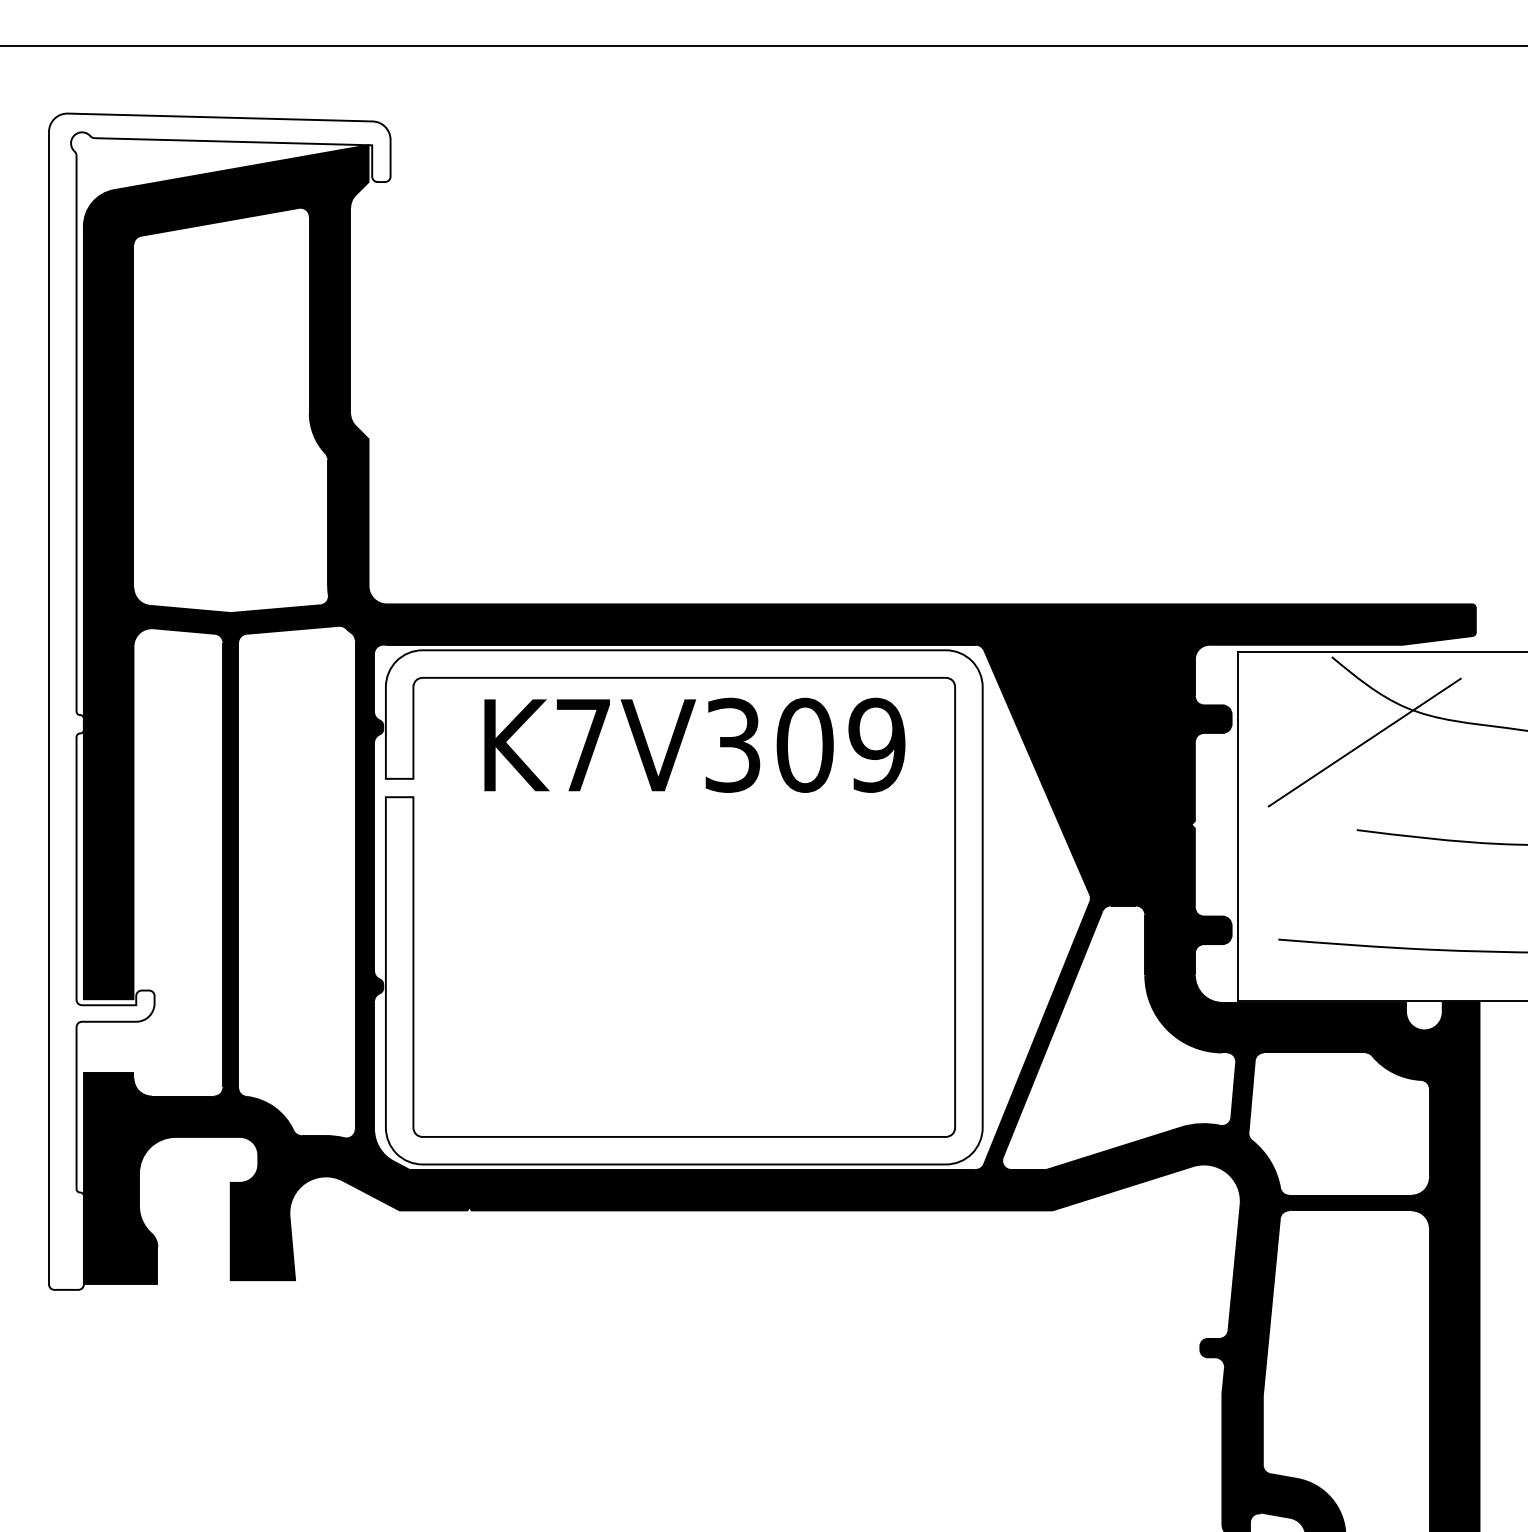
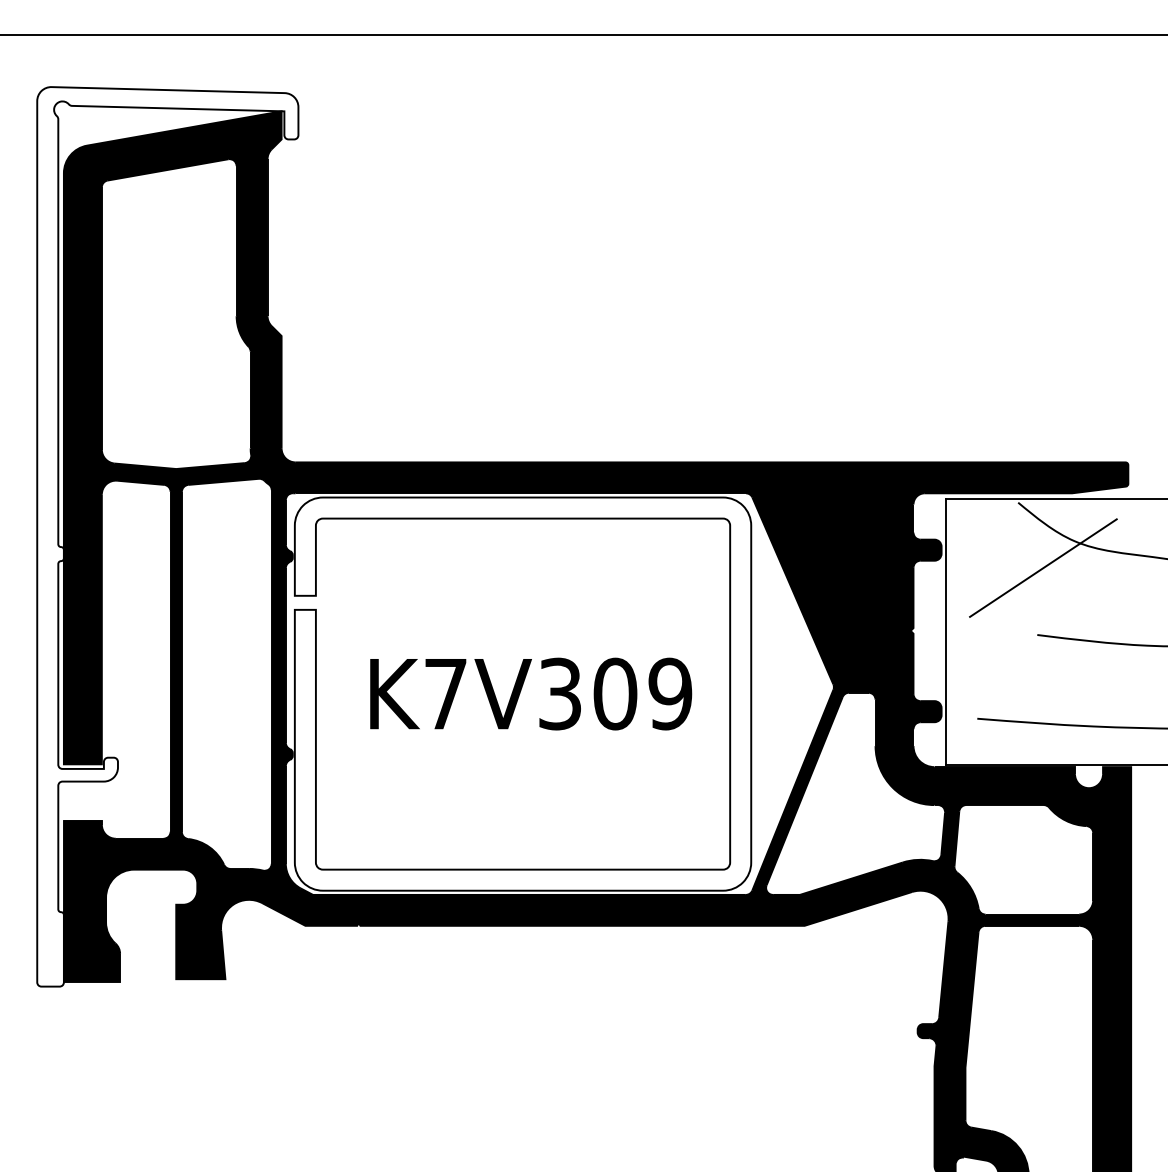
text: (694, 744) -> (530, 693), moved

